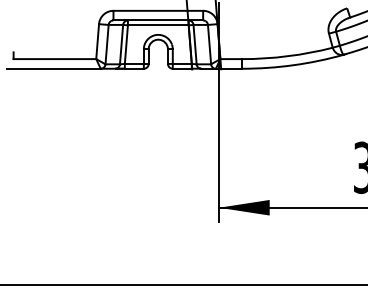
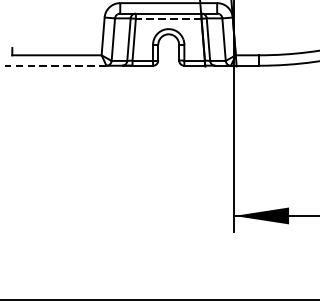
line: (157, 25) -> (167, 18), solid -> dashed
line: (53, 68) -> (55, 65), solid -> dashed

